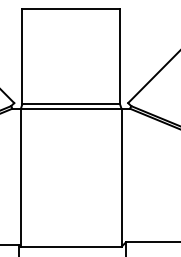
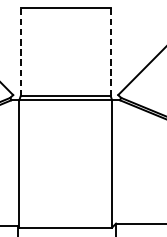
line: (22, 56) -> (20, 52), solid -> dashed
line: (120, 56) -> (111, 52), solid -> dashed

